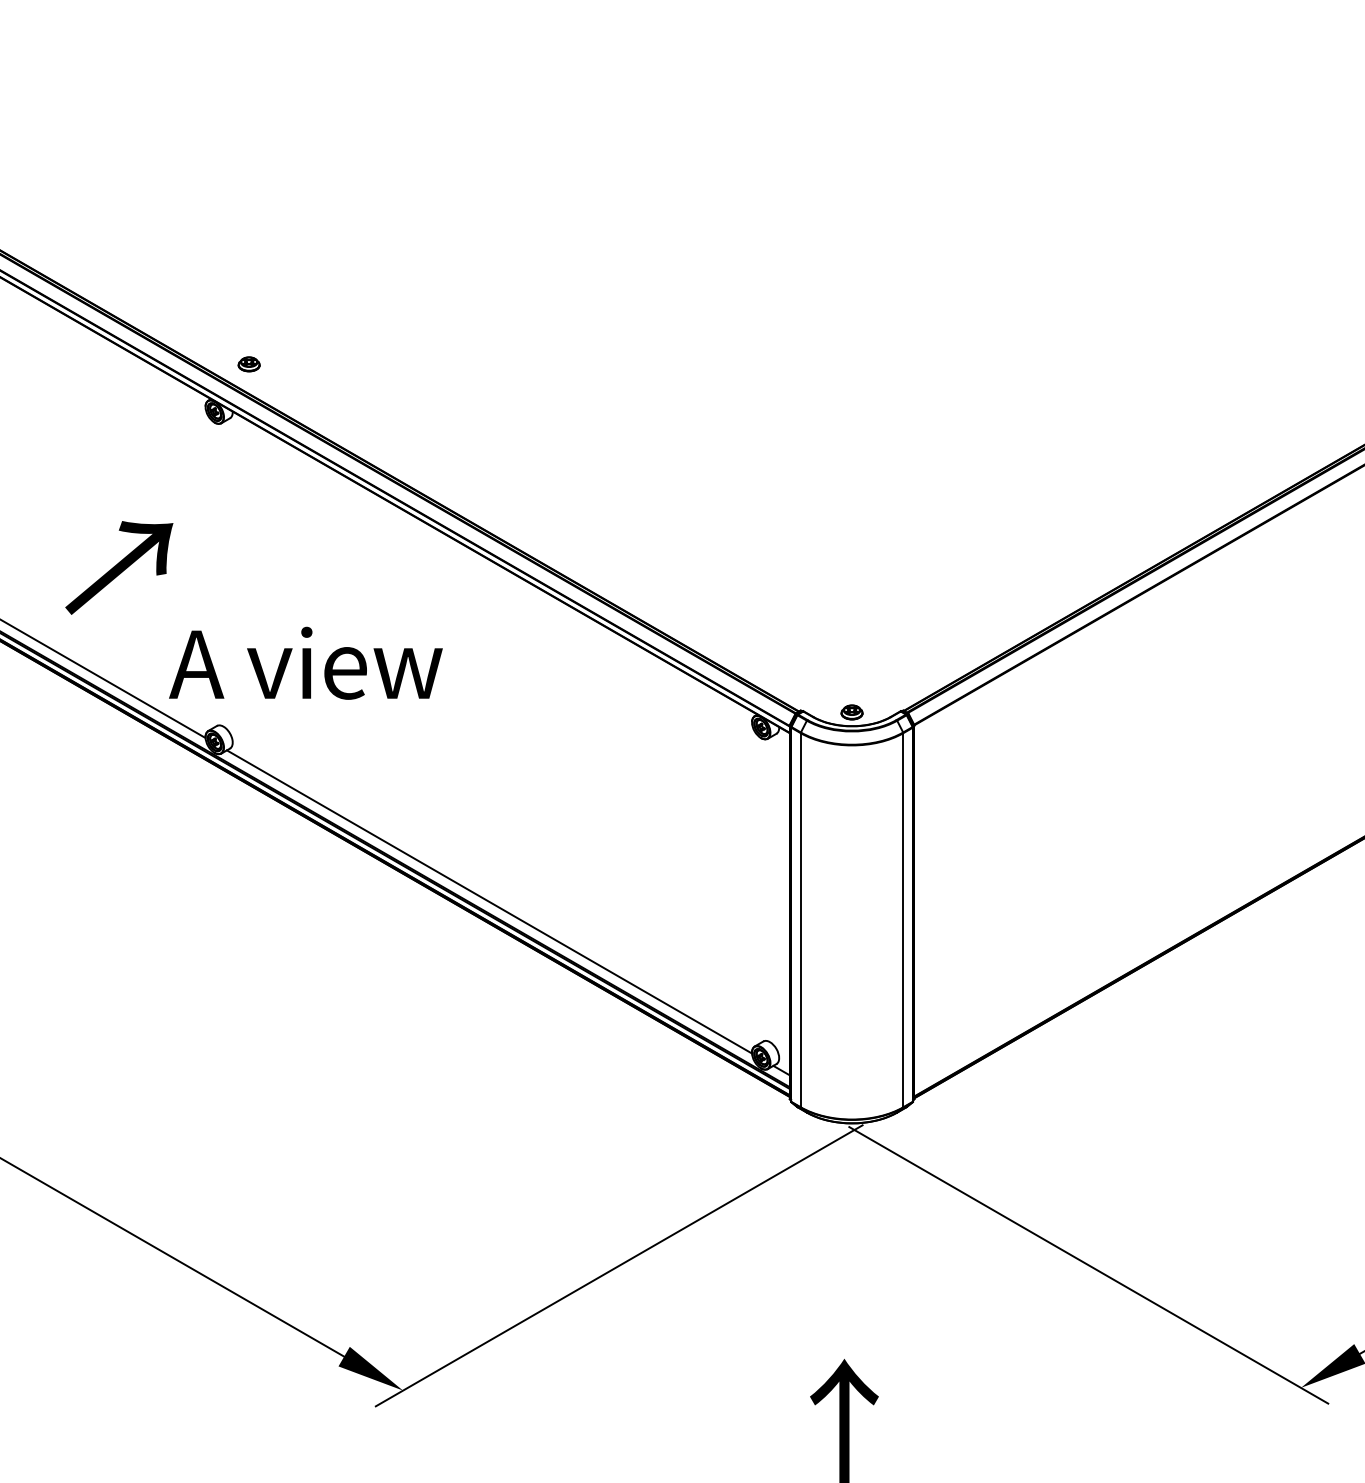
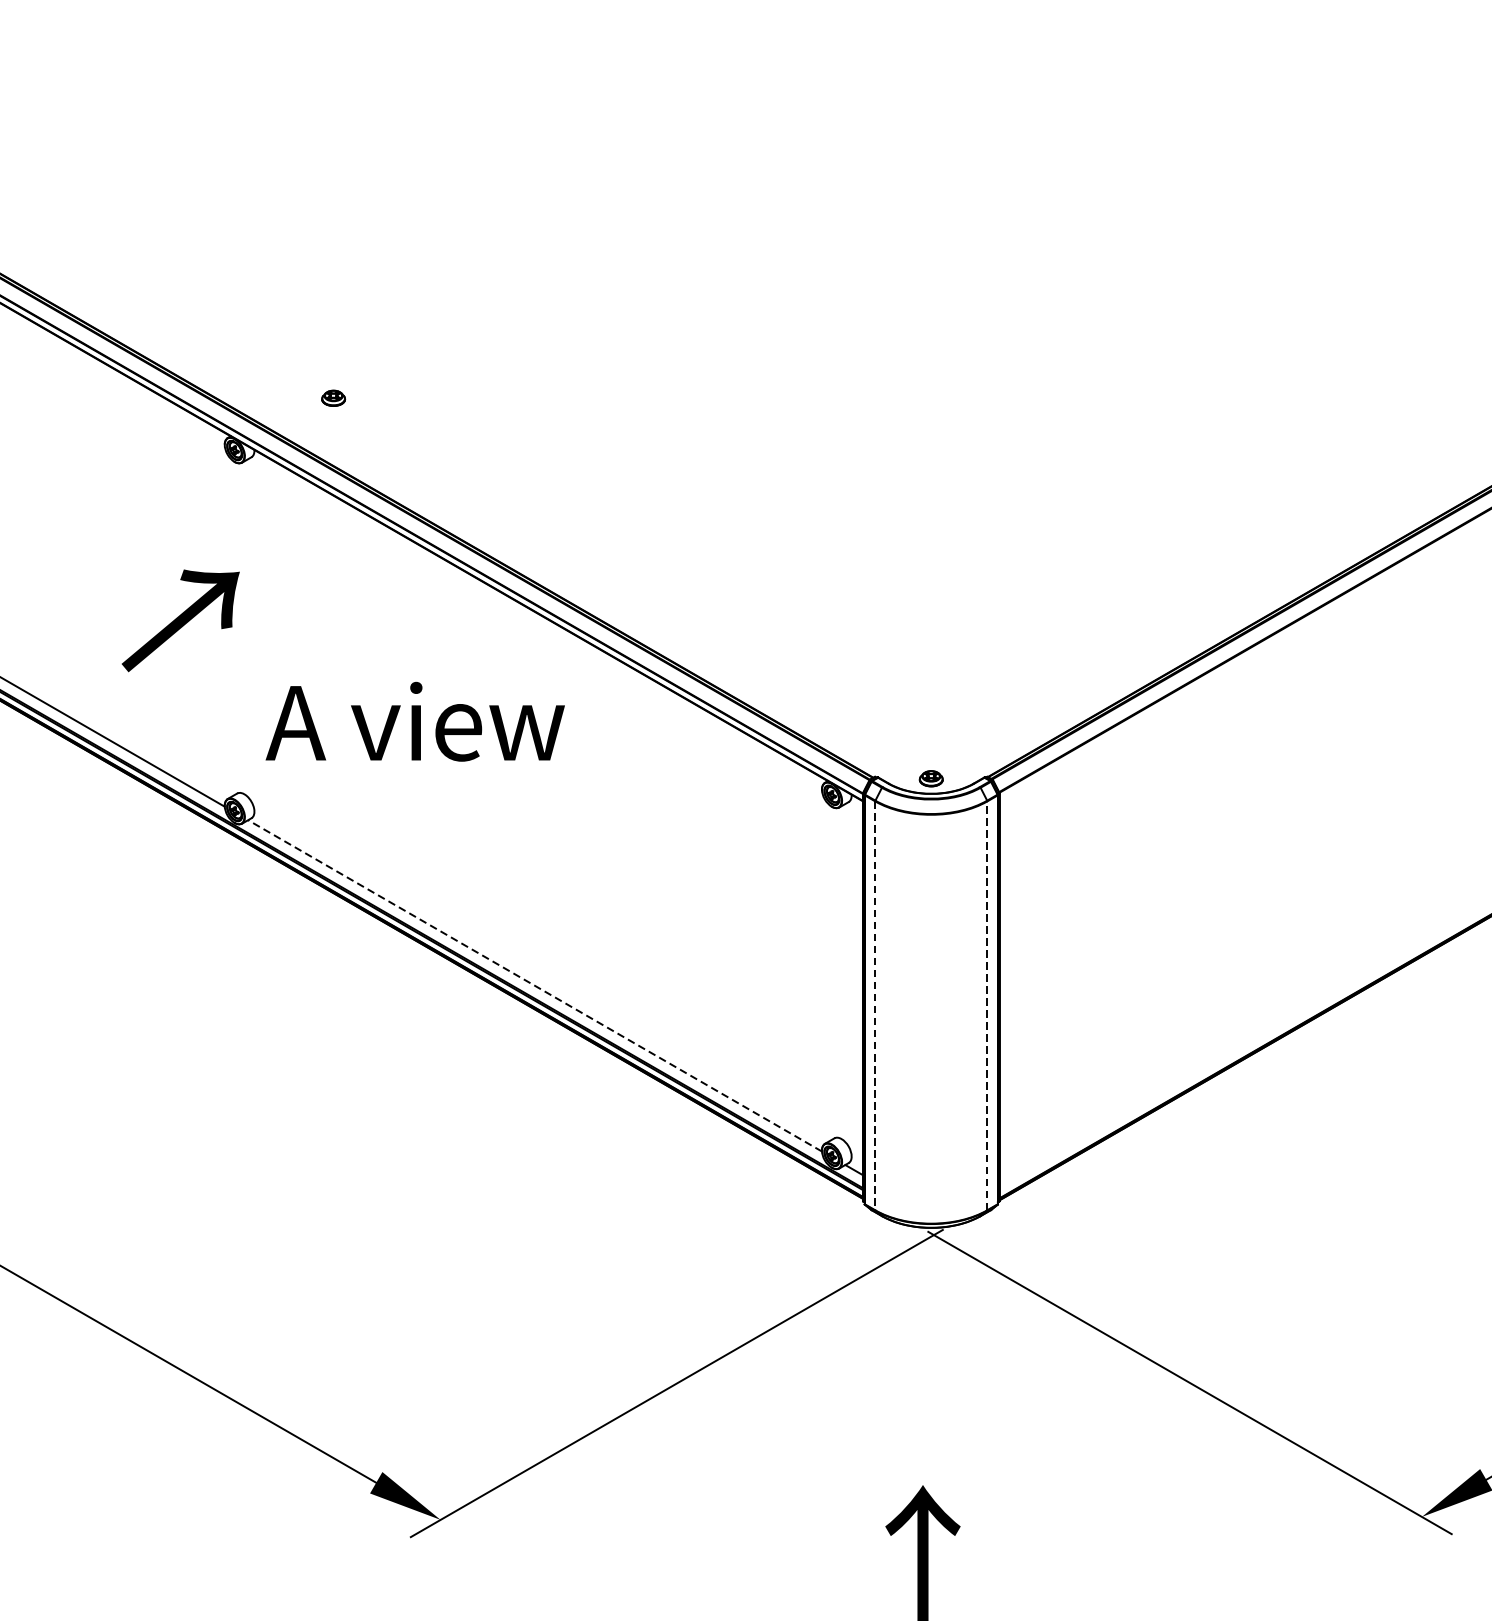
part: (248, 364) -> (332, 398), moved
text: (119, 567) -> (180, 620), moved
text: (305, 662) -> (414, 720), moved
line: (489, 901) -> (535, 985), solid -> dashed
line: (903, 919) -> (987, 1005), solid -> dashed
line: (800, 920) -> (874, 1006), solid -> dashed

